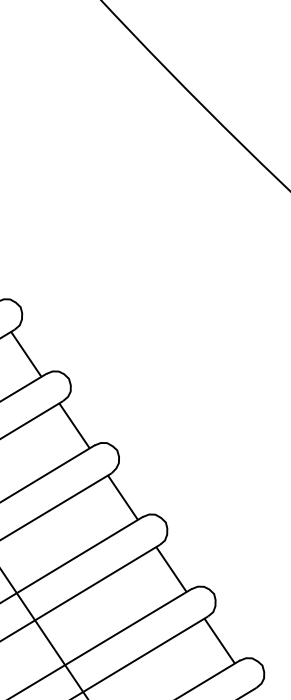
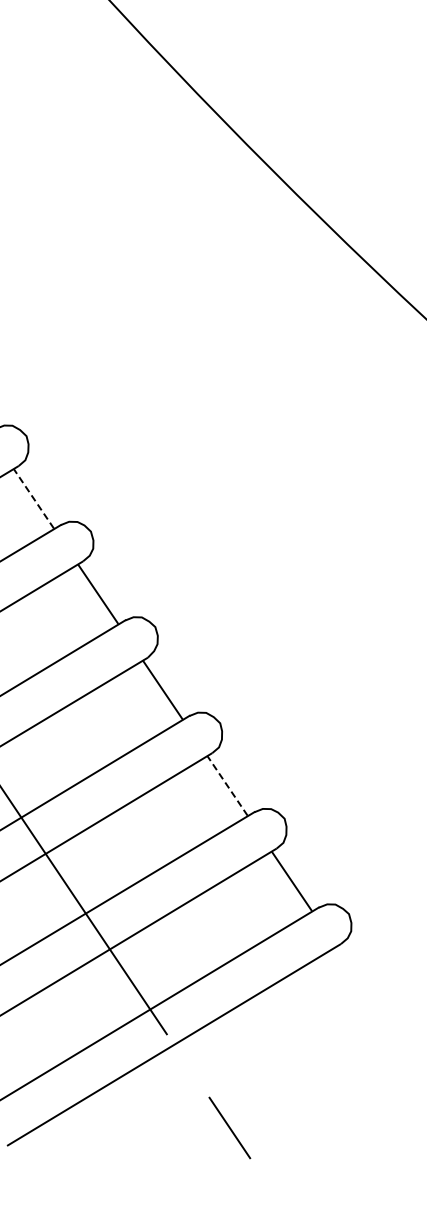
line: (25, 353) -> (33, 498), solid -> dashed
line: (171, 569) -> (227, 786), solid -> dashed

